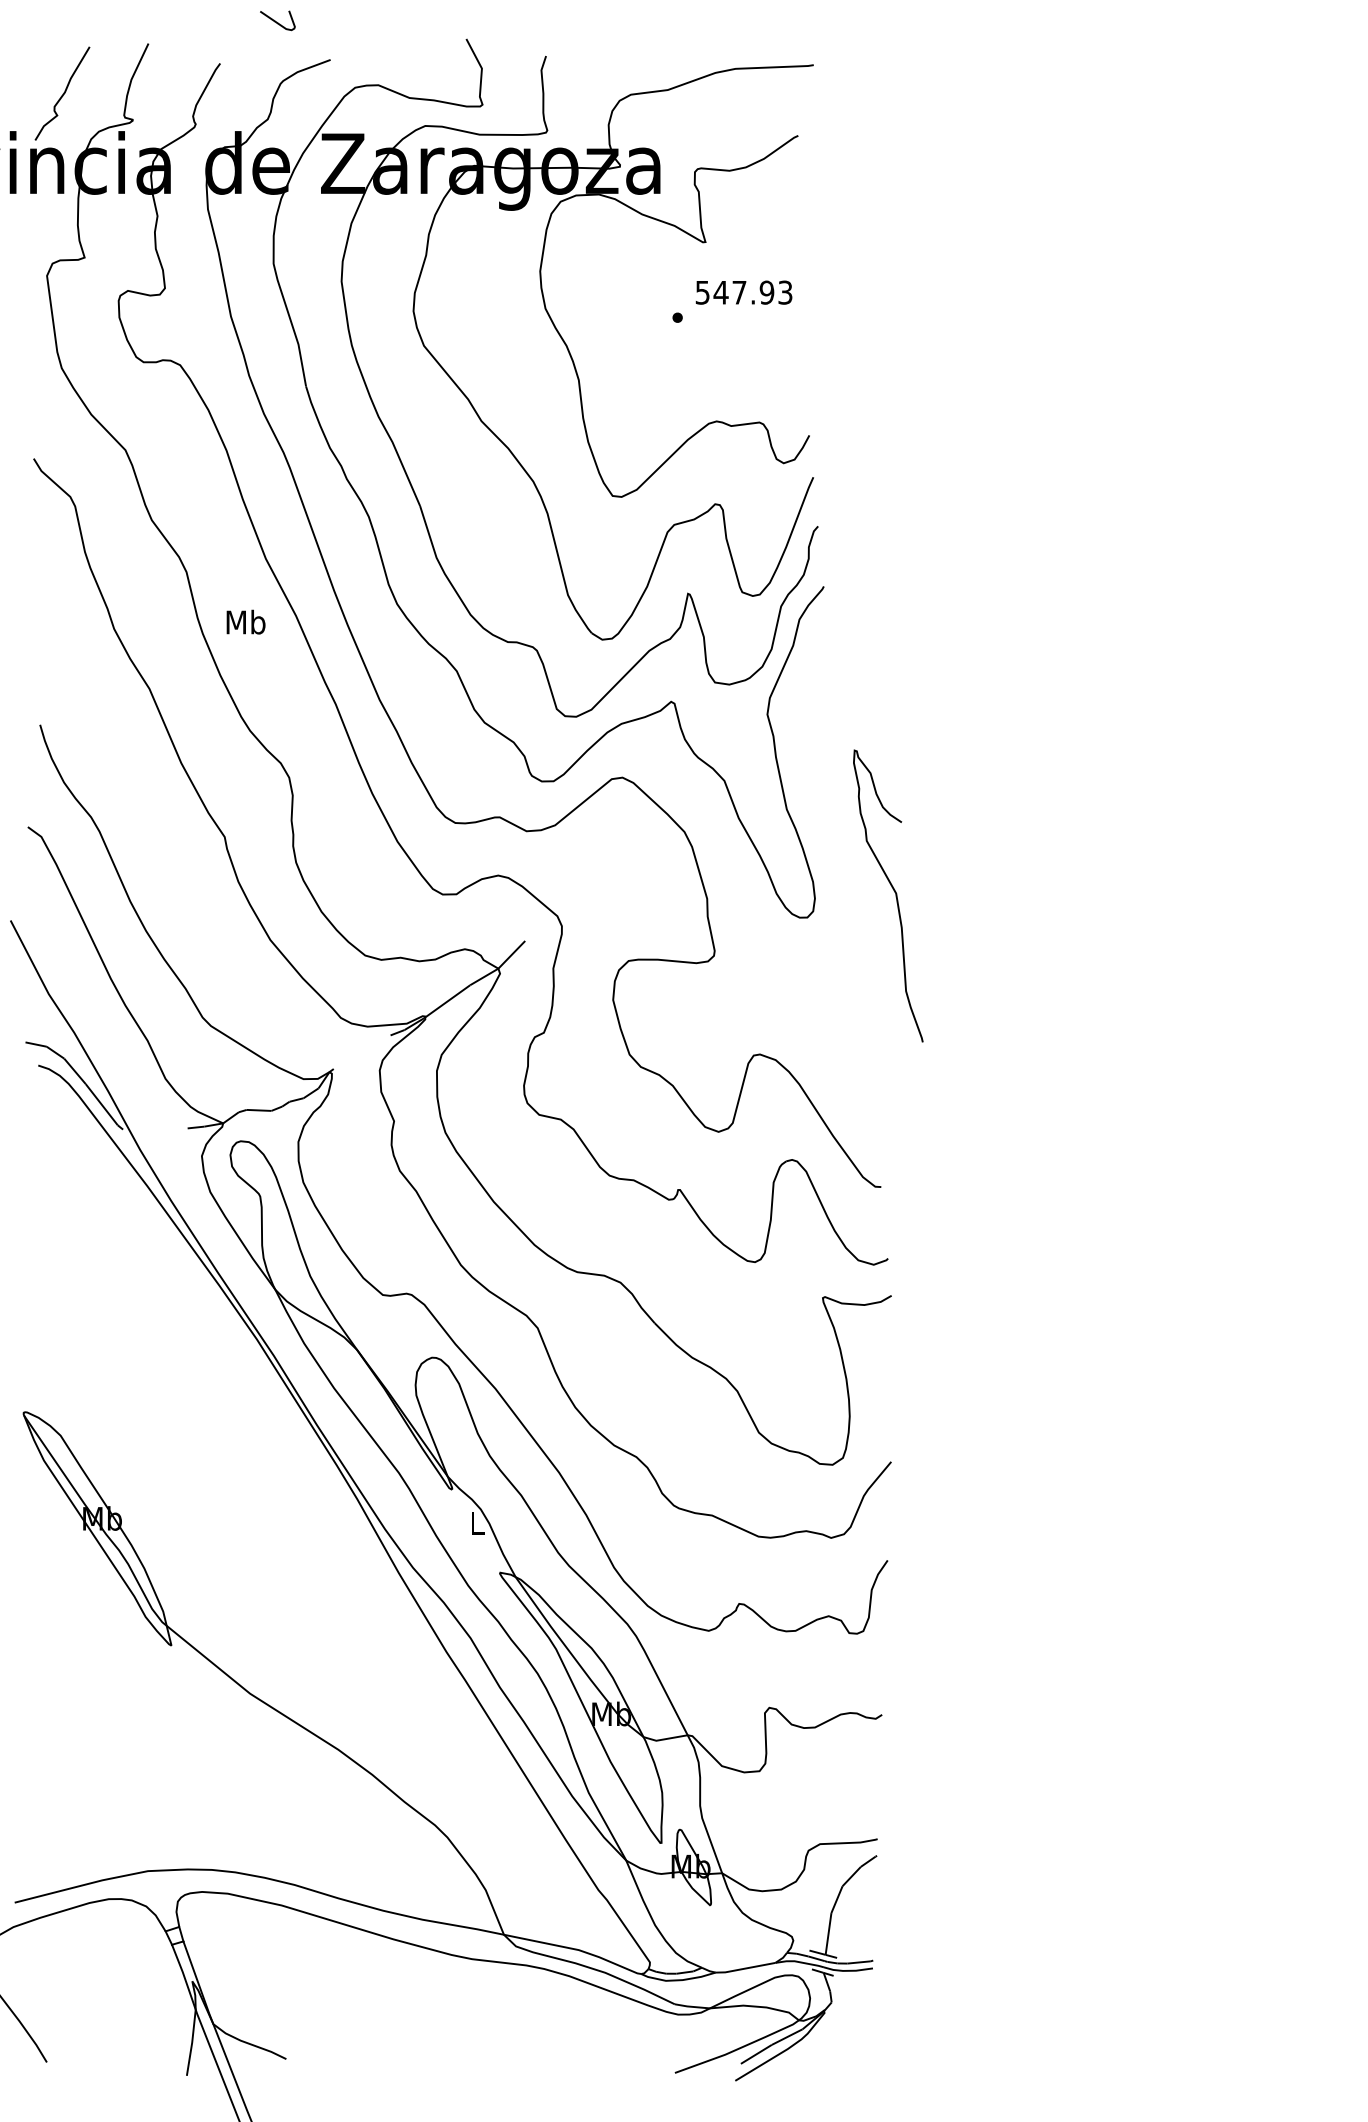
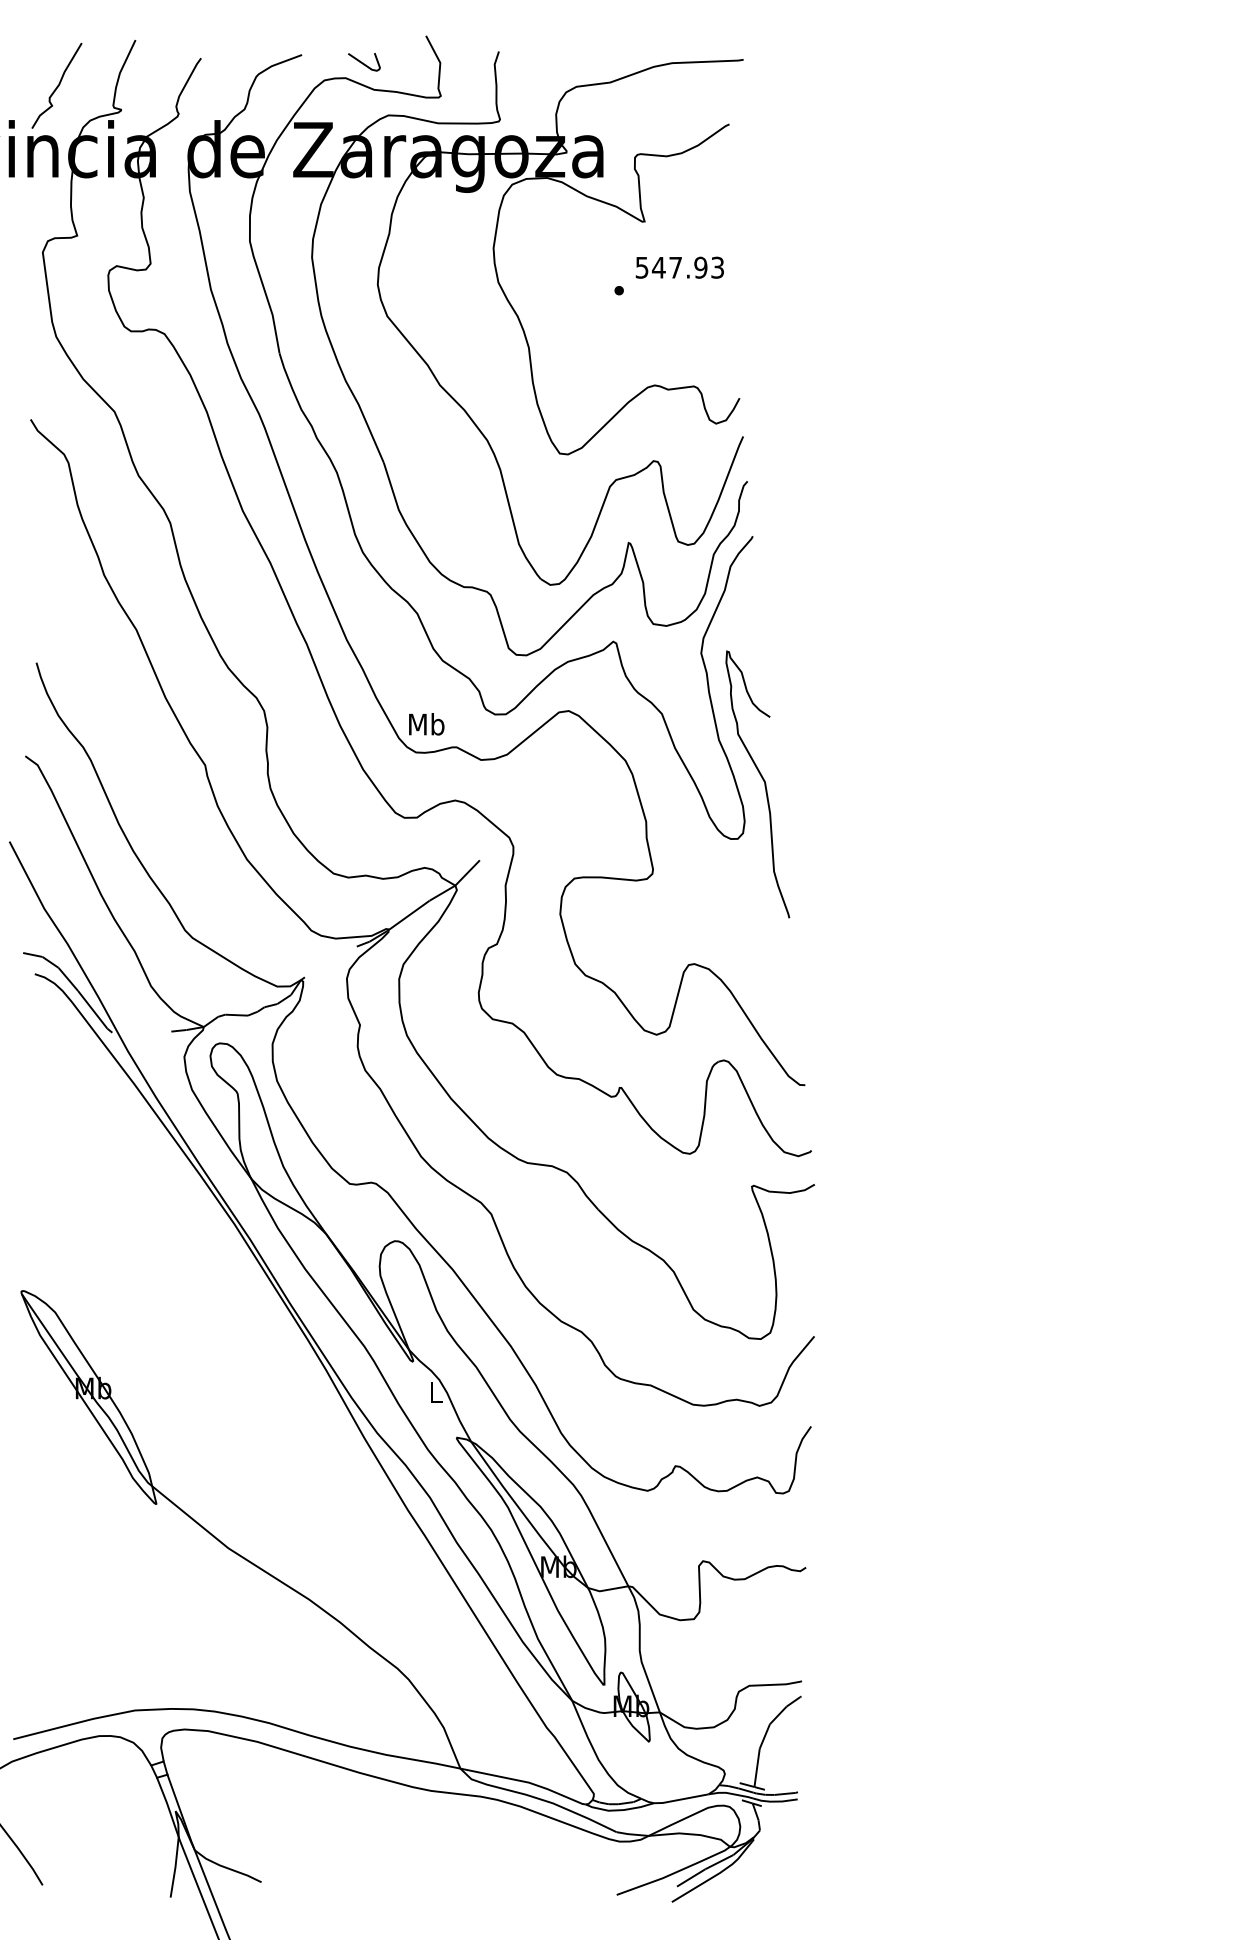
curve: (276, 21) -> (363, 62), moved
text: (245, 621) -> (426, 723), moved
curve: (894, 892) -> (763, 781), moved

